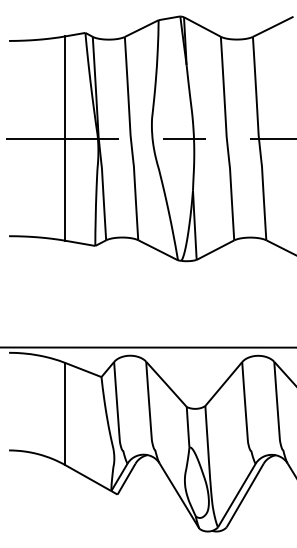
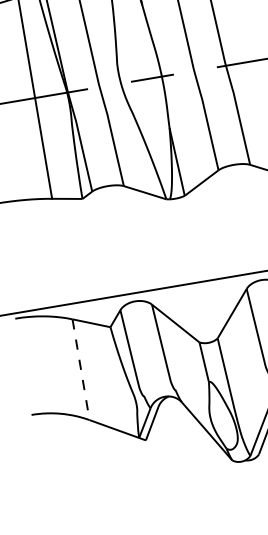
line: (65, 414) -> (81, 370), solid -> dashed

